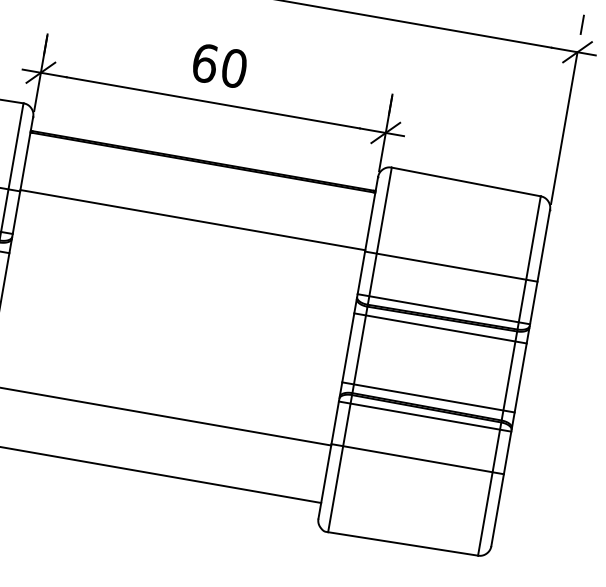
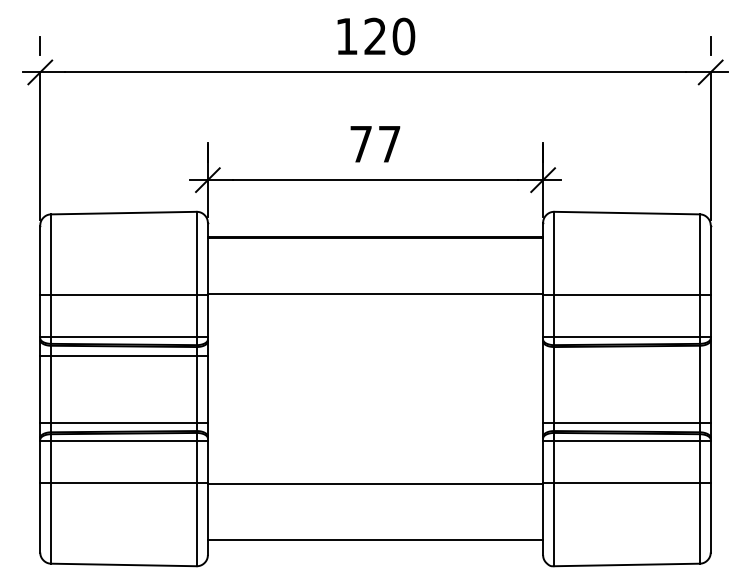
text: (219, 65) -> (375, 143), 60 -> 77
line: (440, 328) -> (626, 355), removed

